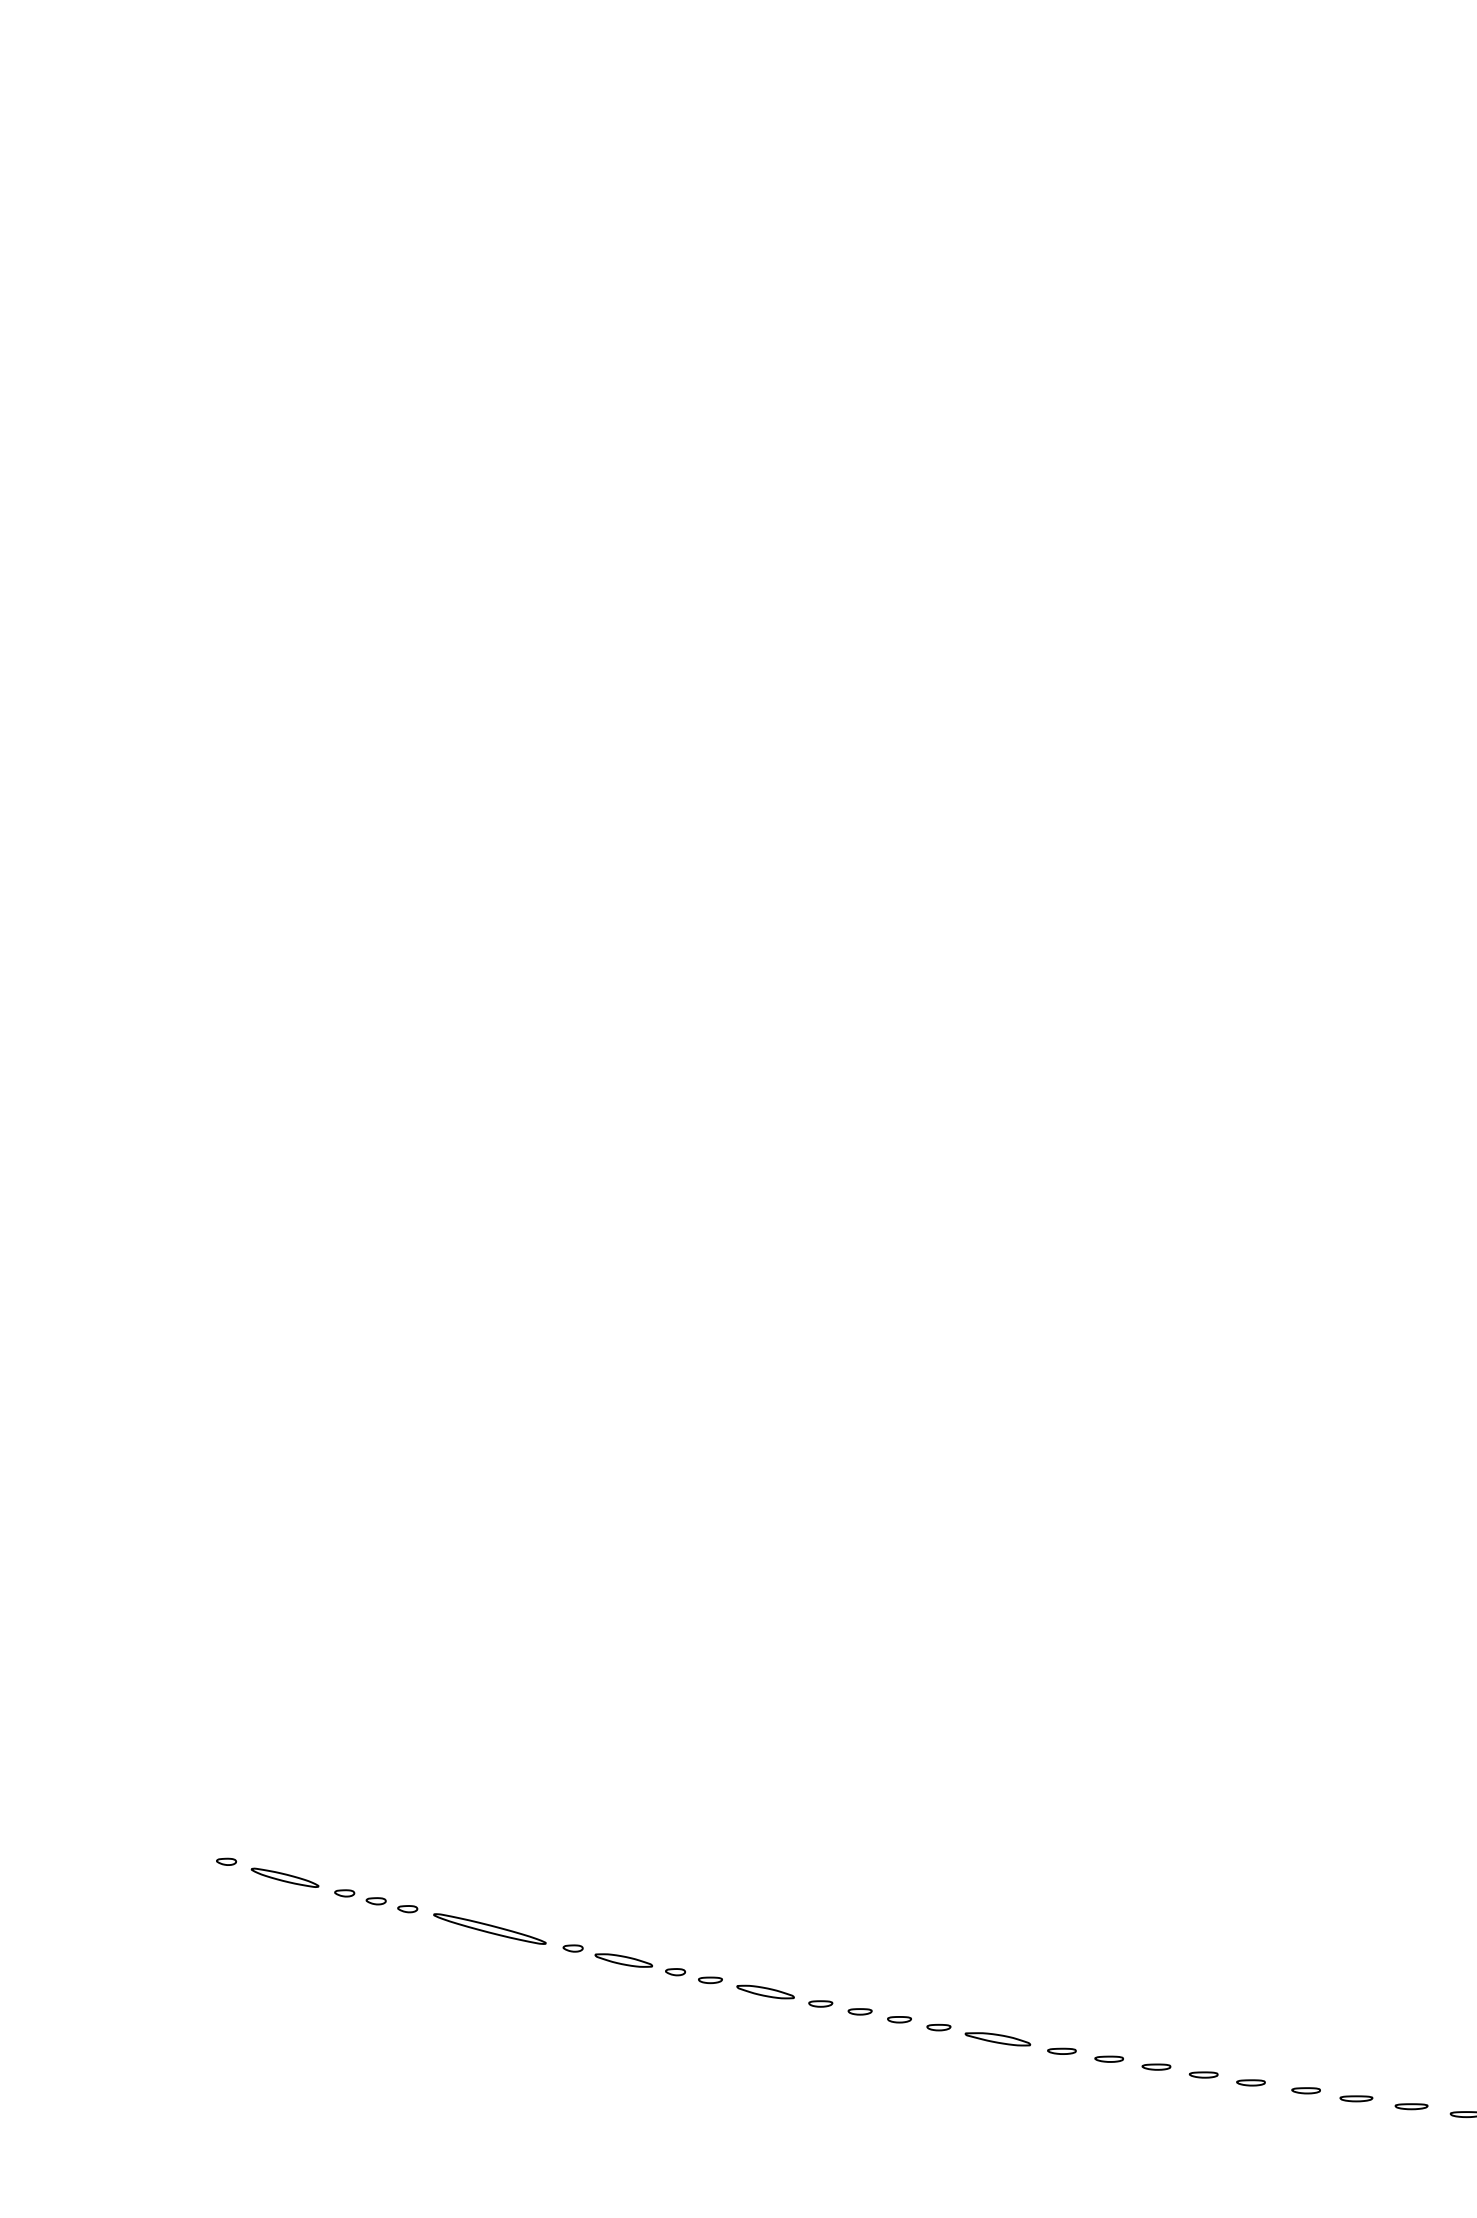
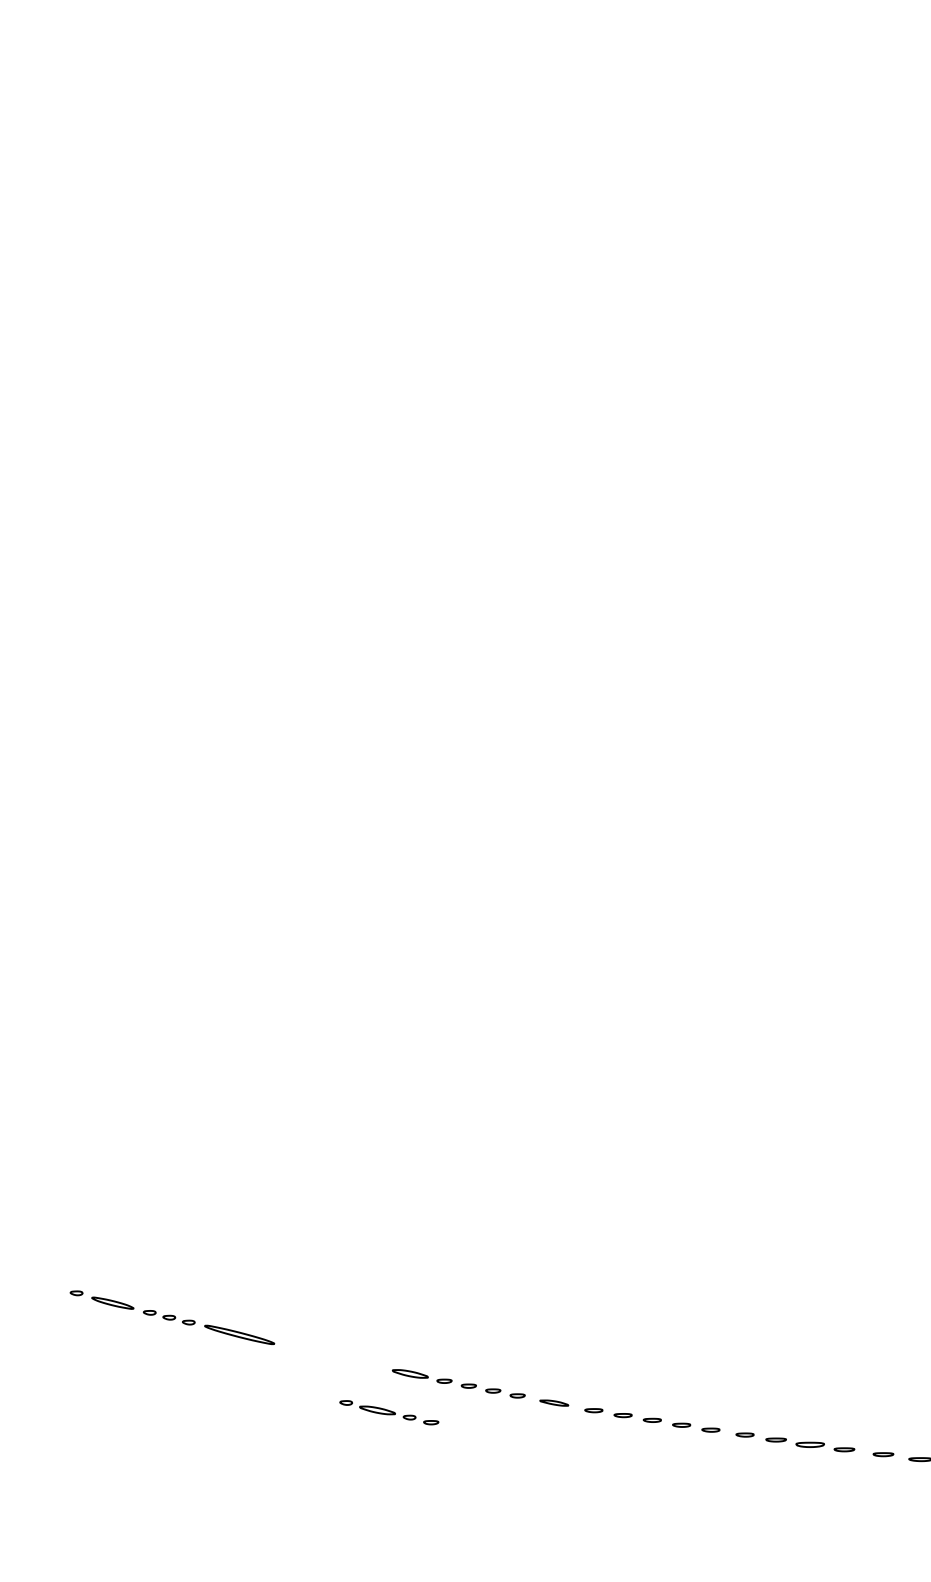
part: (643, 1963) -> (389, 1412), moved
part: (998, 2038) -> (554, 1402), size x0.7
part: (1411, 2106) -> (810, 1444), size x1.4

